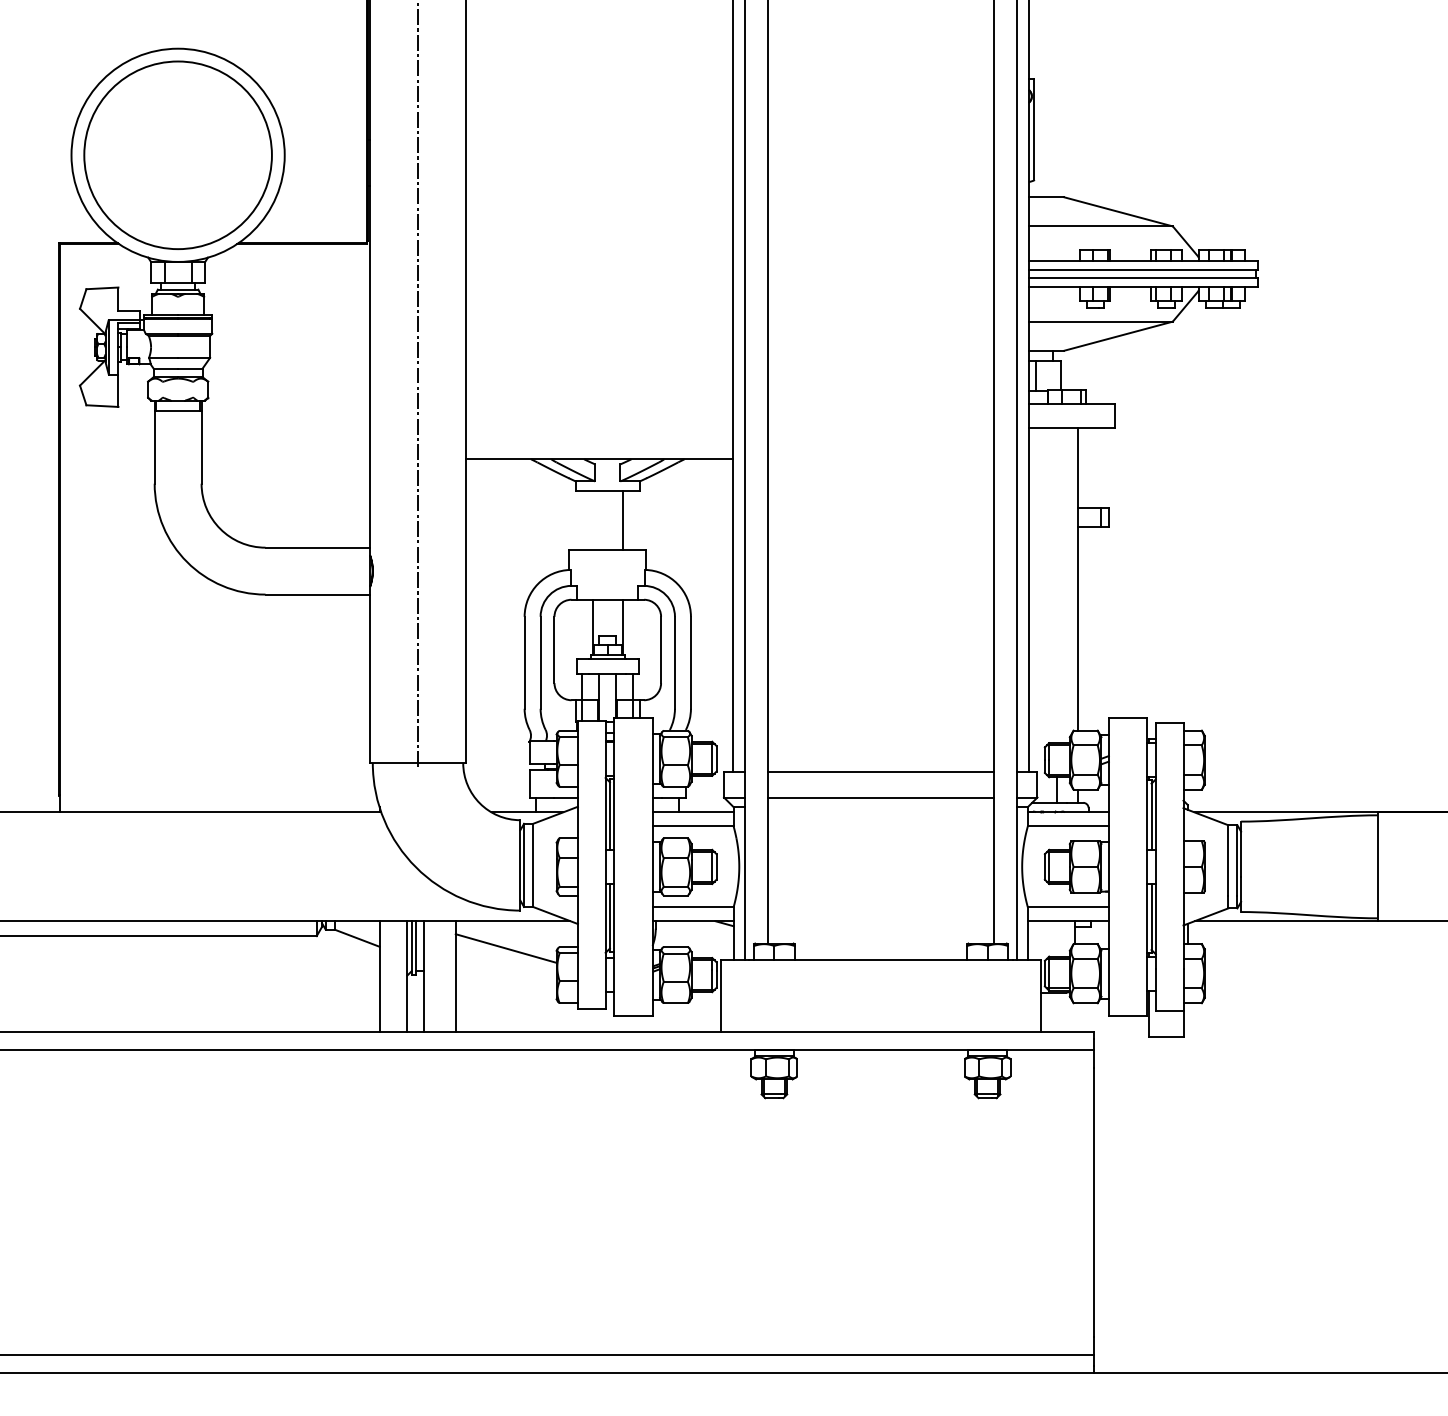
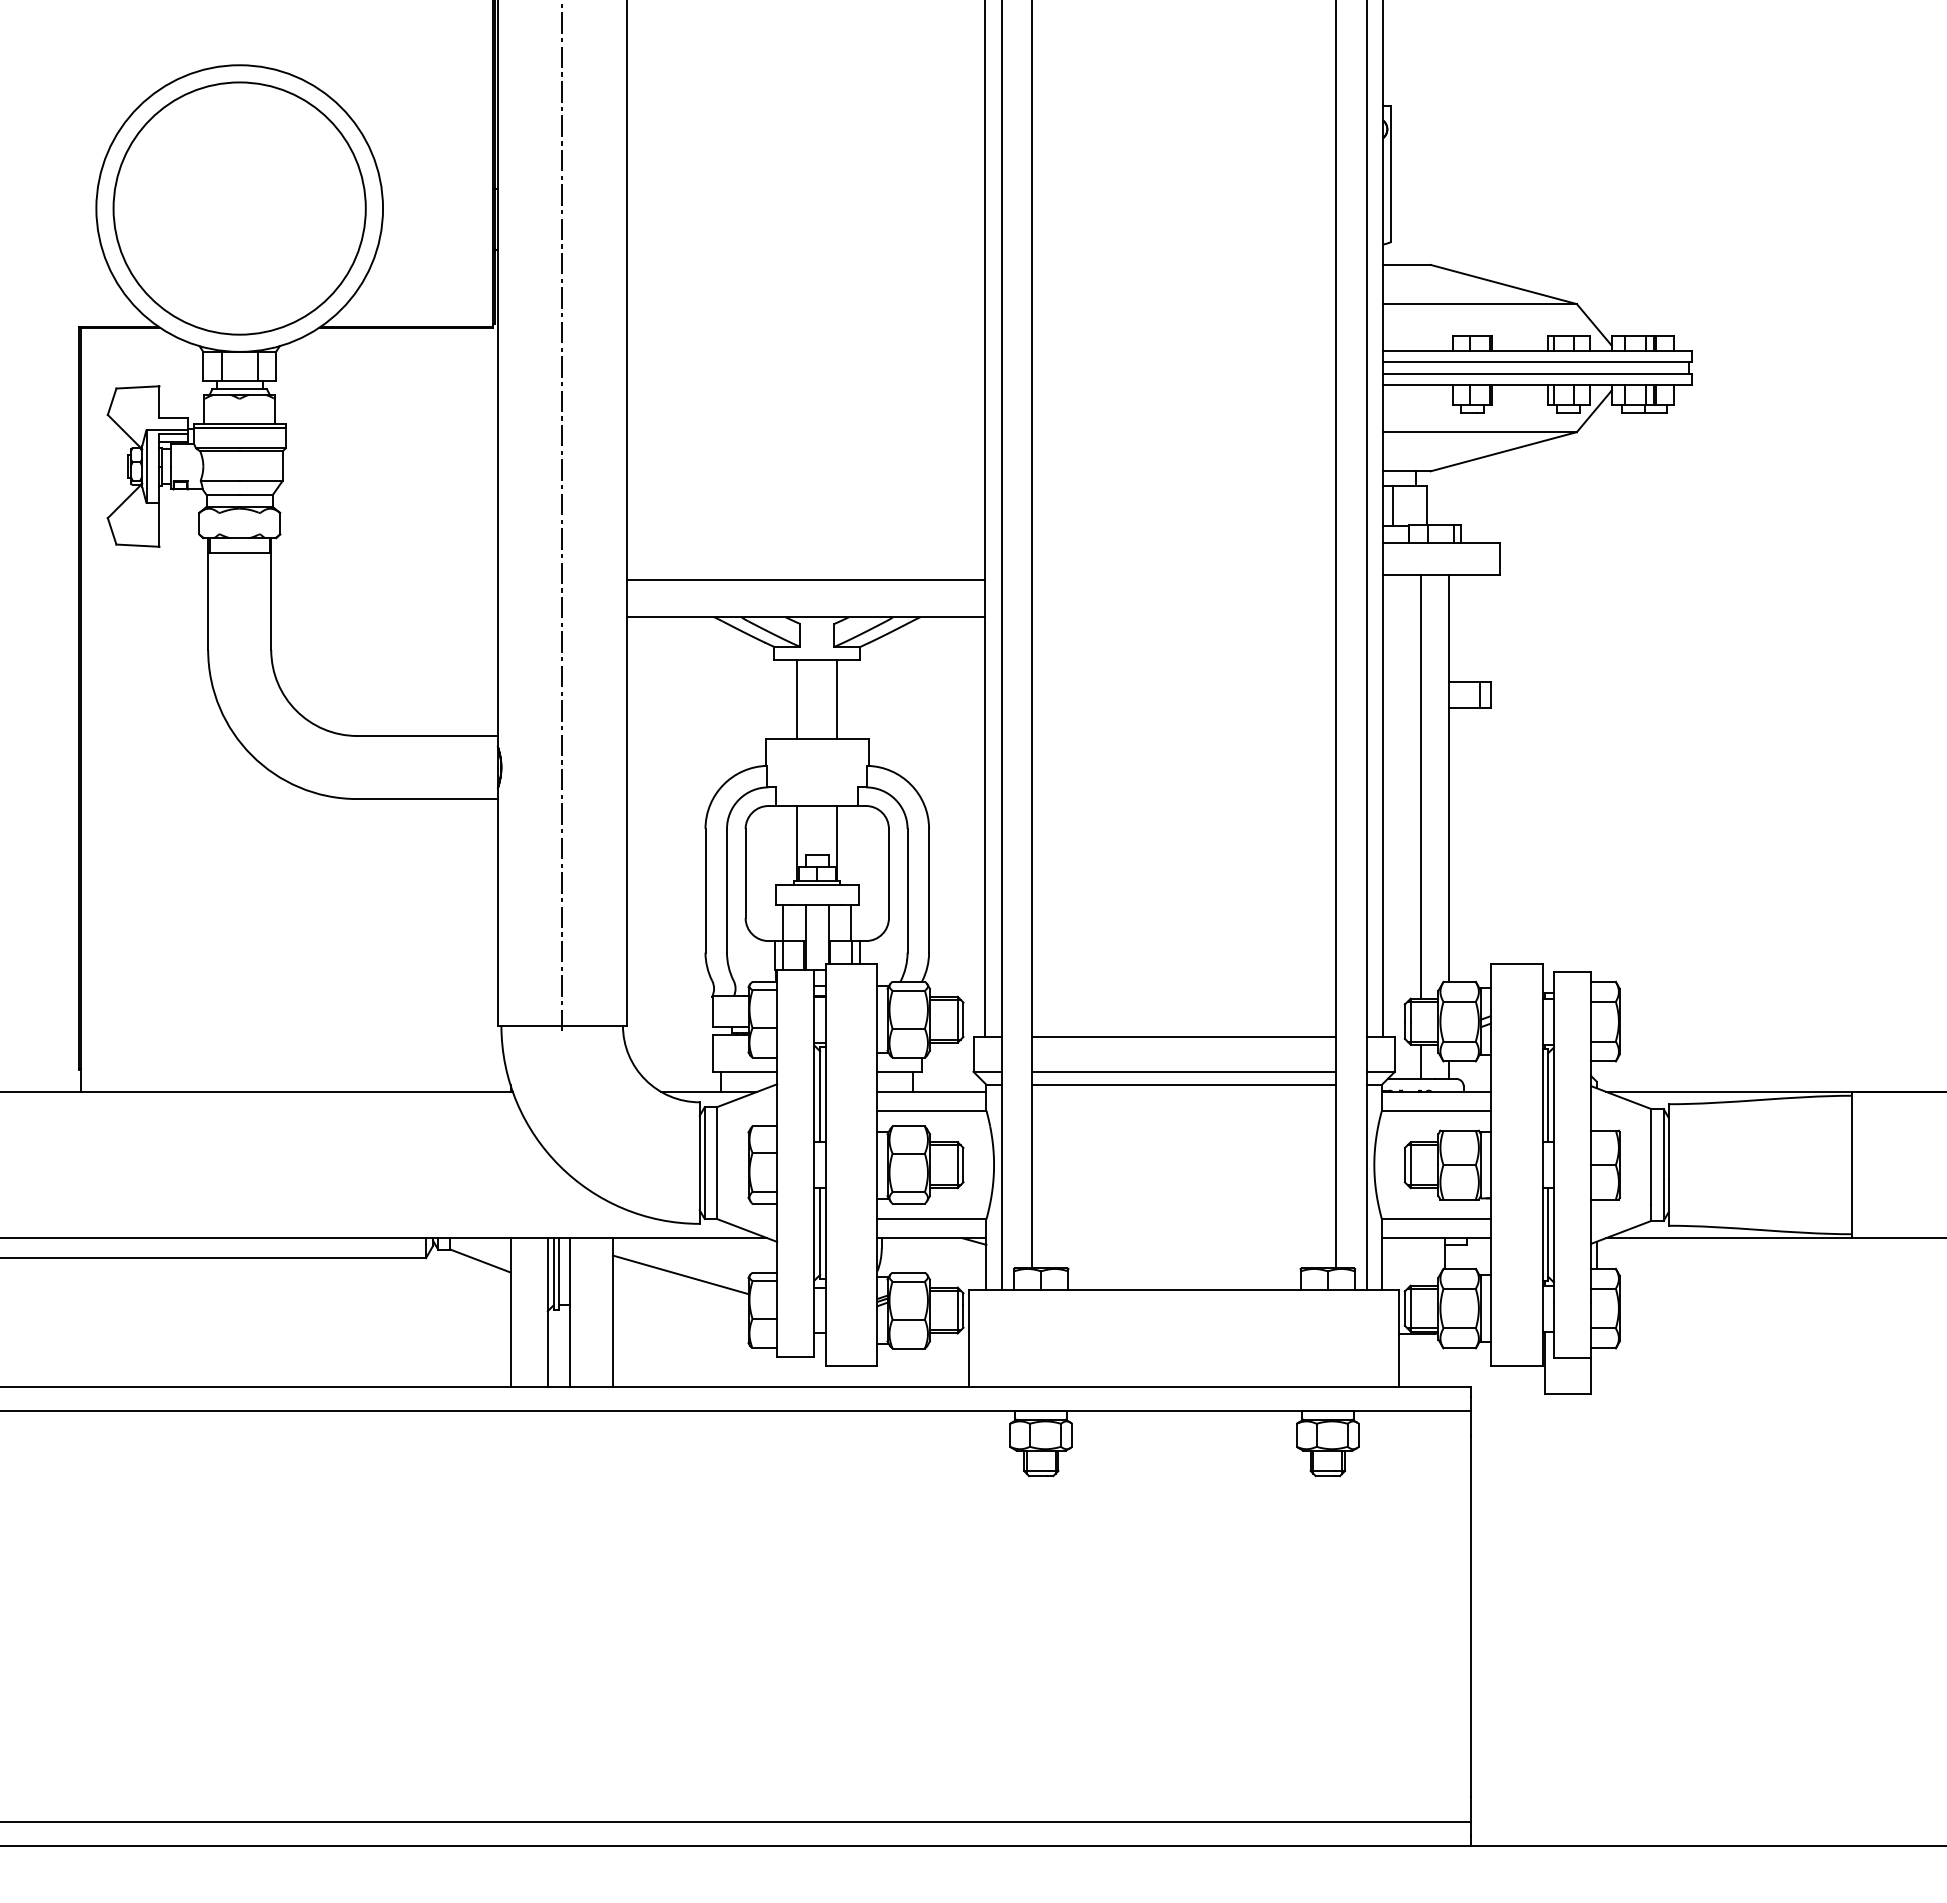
line: (599, 431) -> (805, 579), added
line: (593, 520) -> (797, 699), added
line: (1056, 585) -> (1420, 786), added
line: (880, 806) -> (1184, 1084), added

